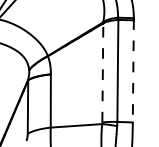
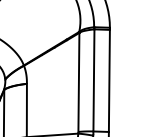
line: (133, 70) -> (109, 80), dashed -> solid
line: (102, 72) -> (78, 82), dashed -> solid

